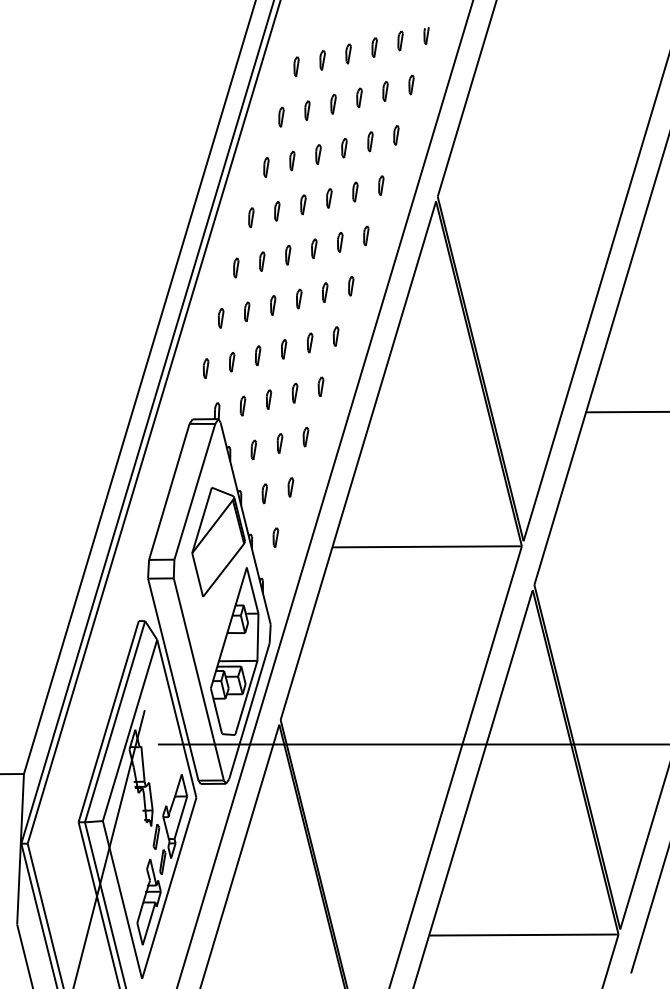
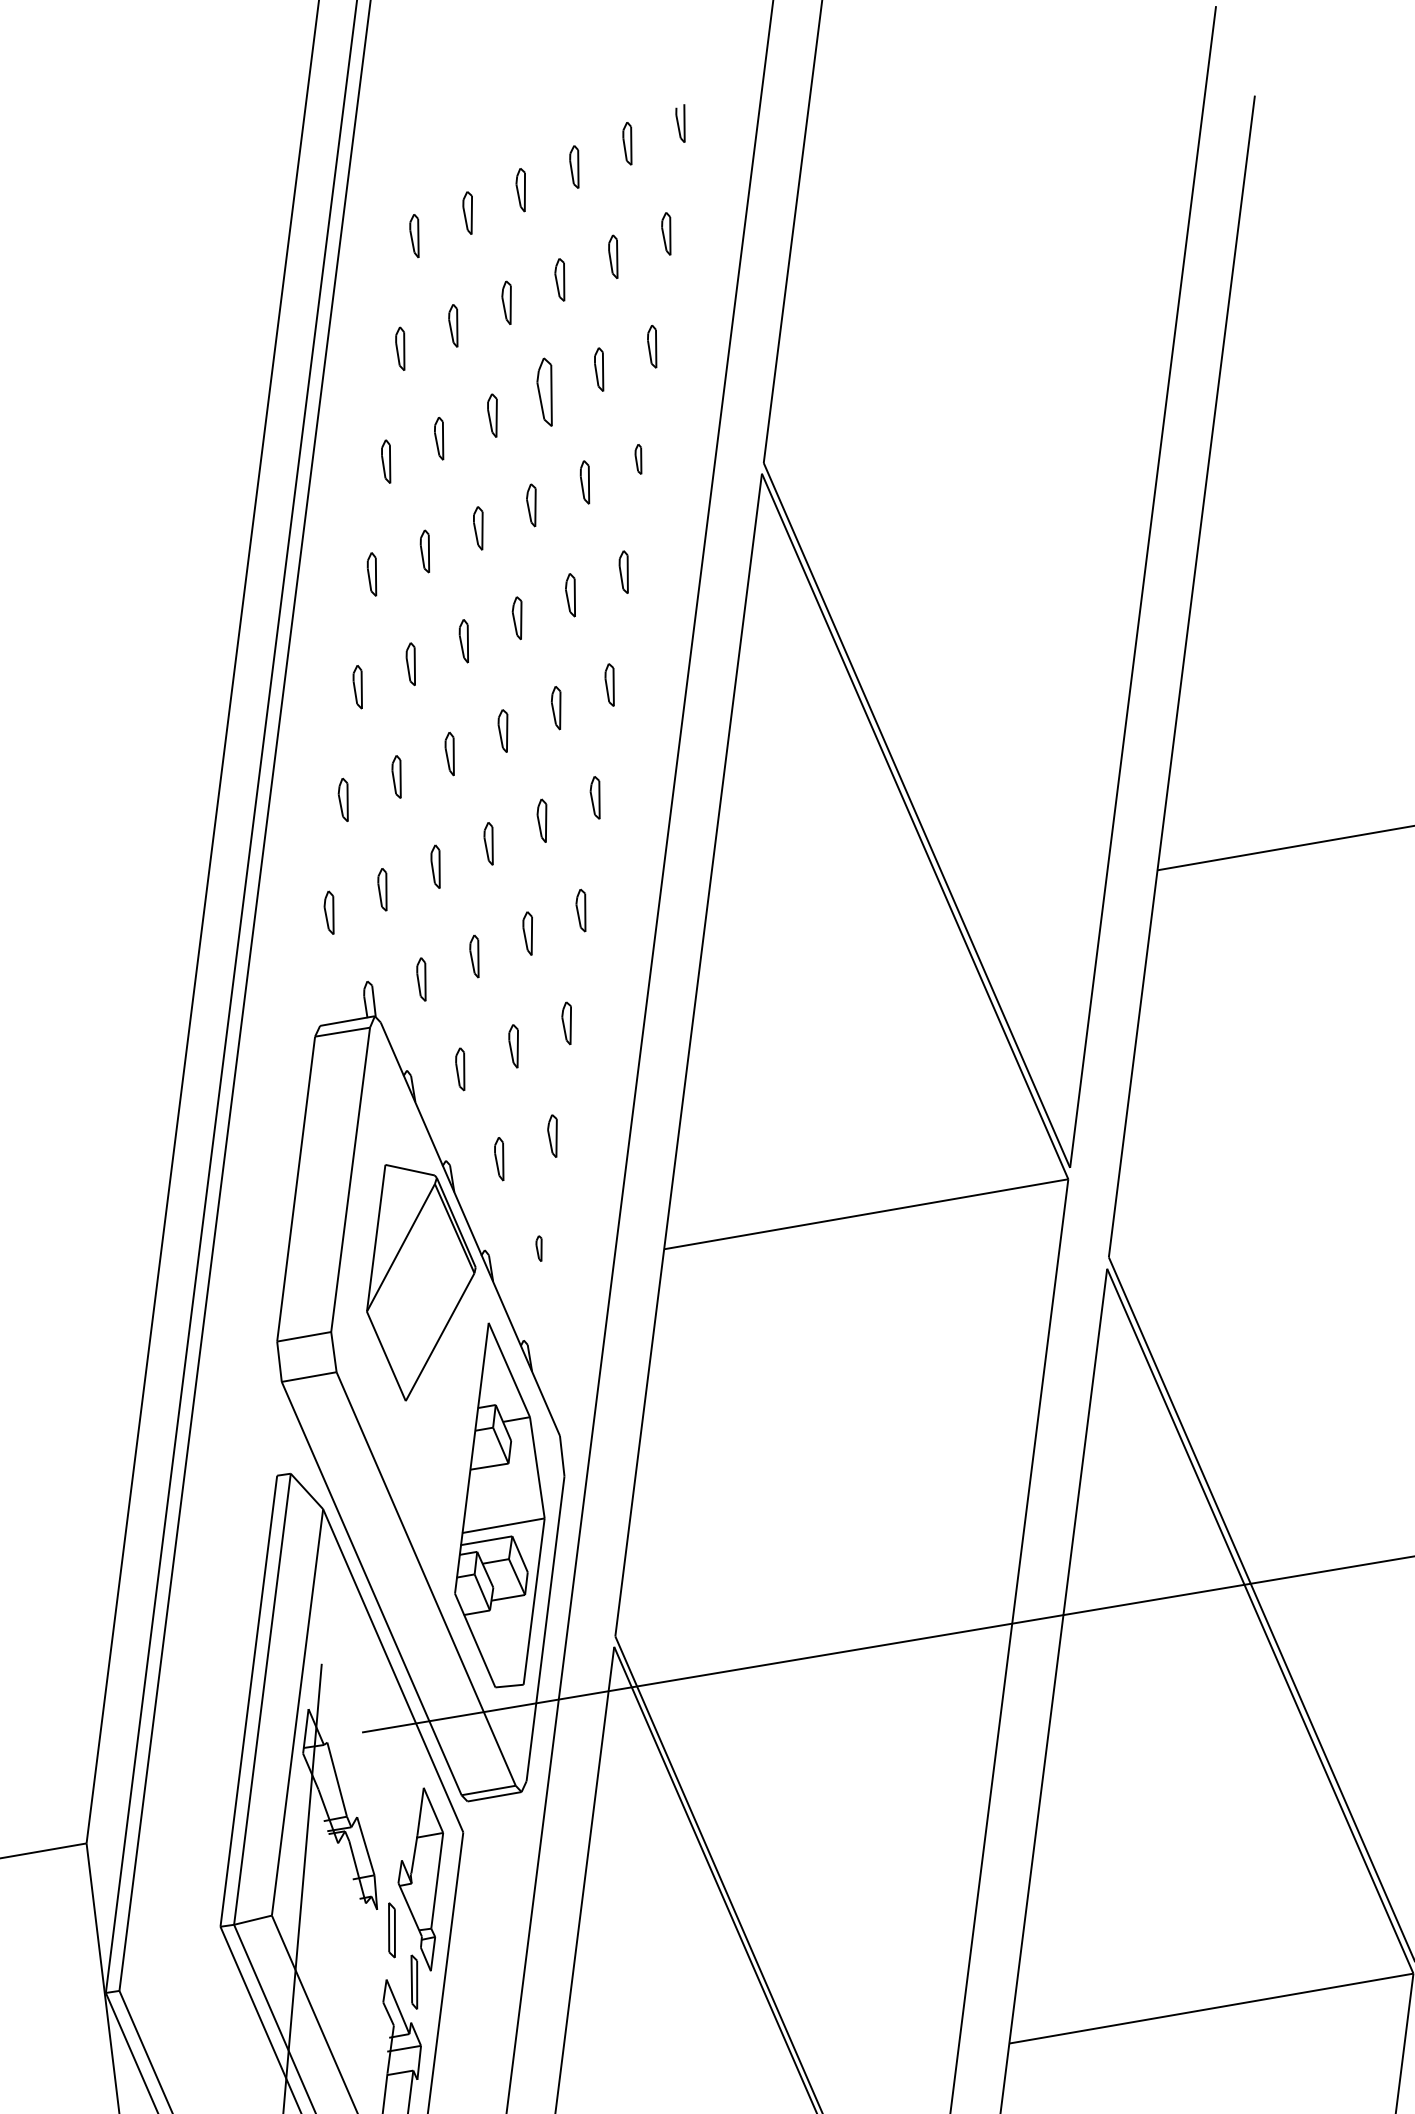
part: (344, 148) -> (547, 393), size x1.6
part: (381, 185) -> (639, 459), size x0.7
part: (275, 537) -> (539, 1248), size x0.6

